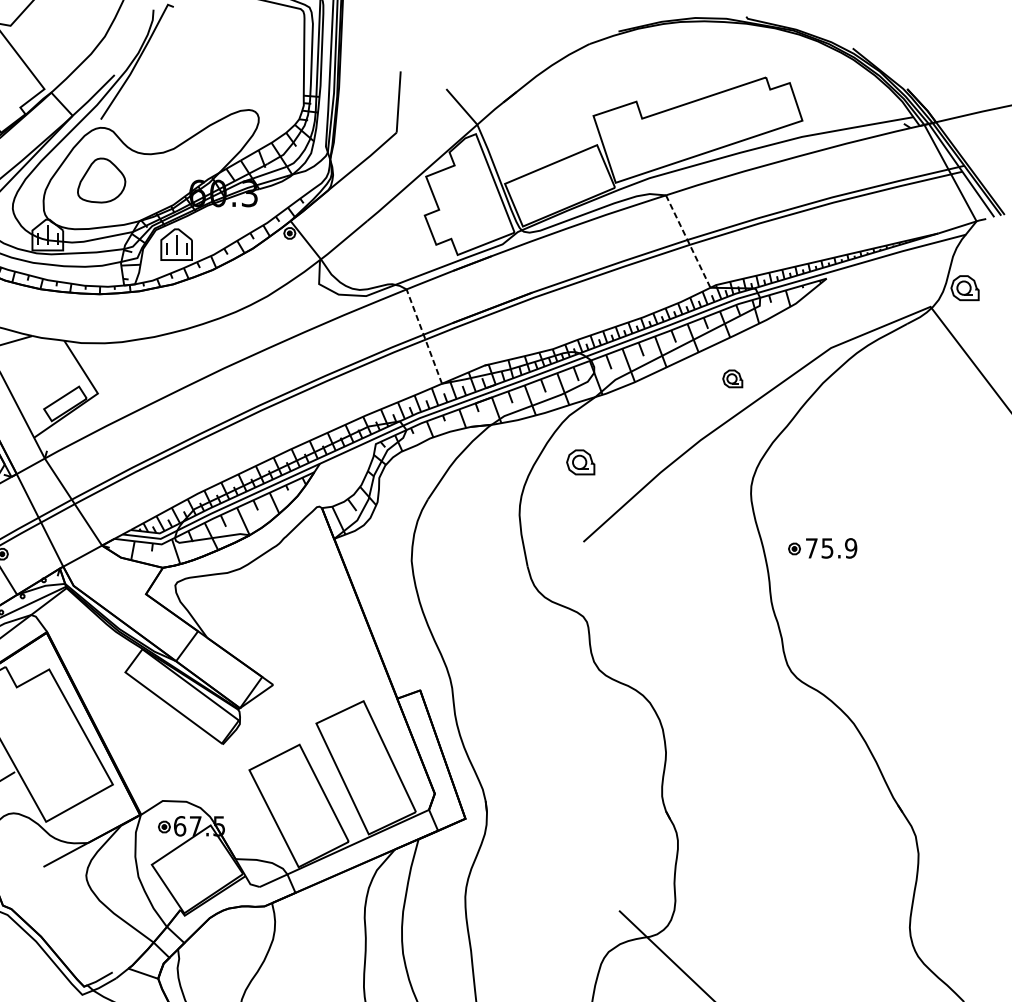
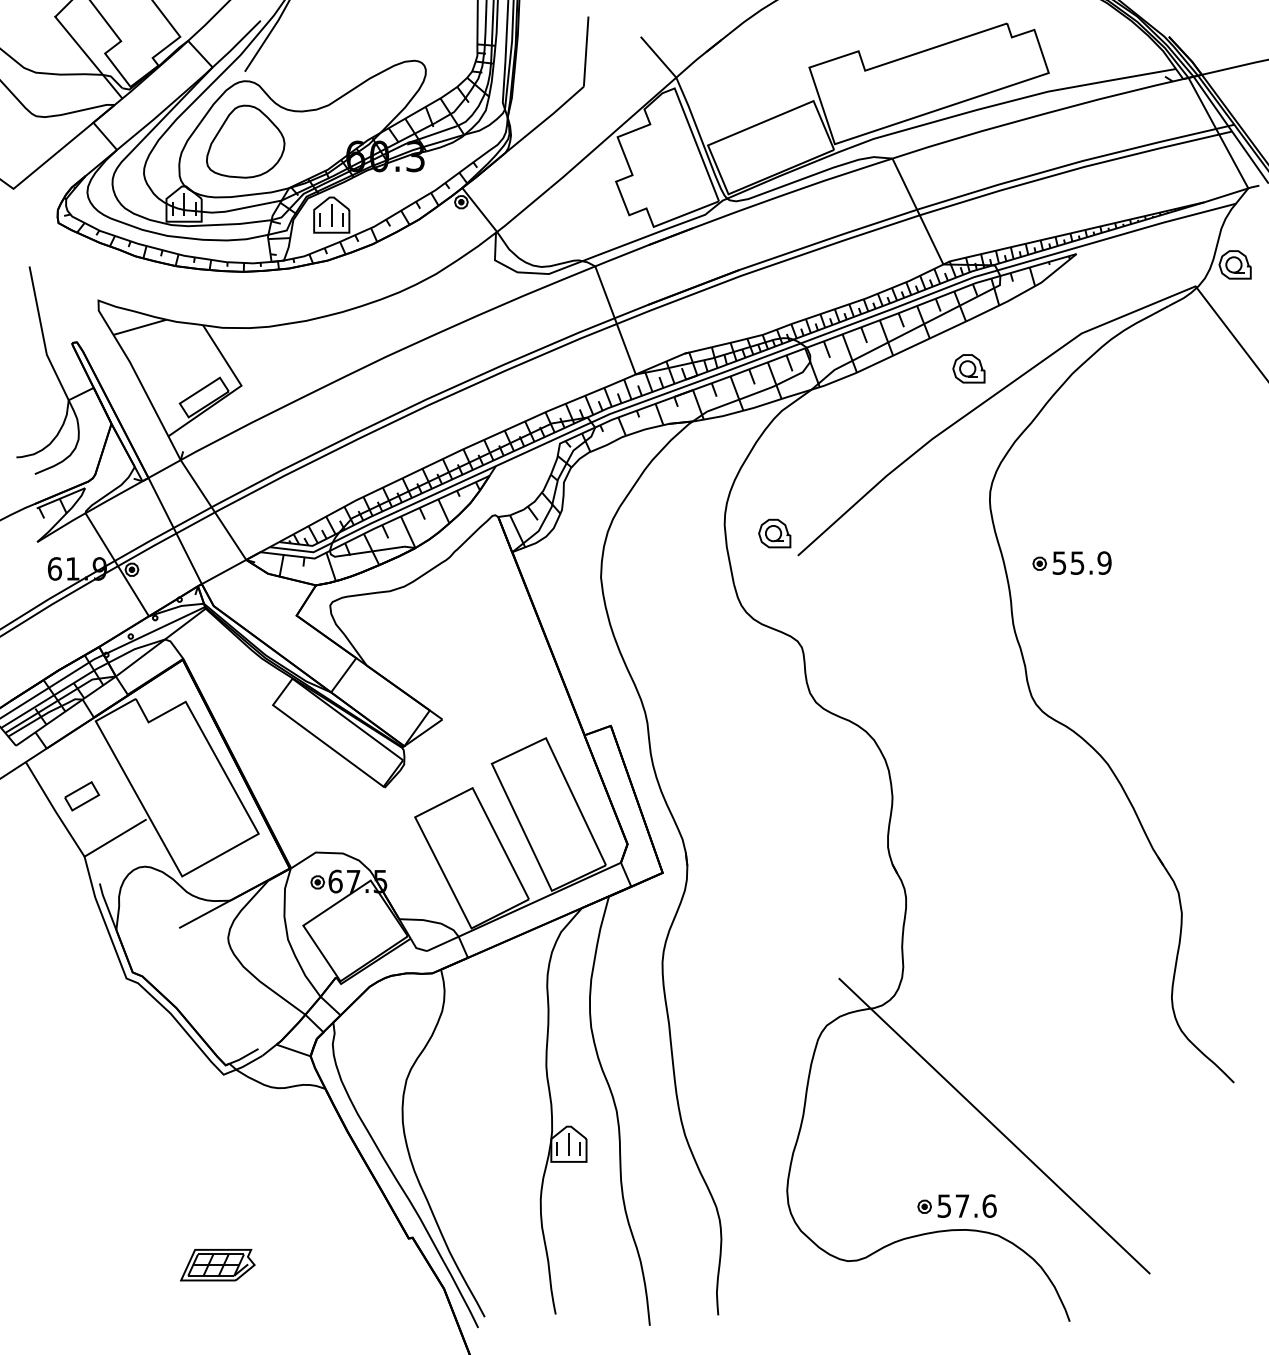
part: (101, 180) -> (245, 141), size x1.43
line: (688, 242) -> (918, 212), dashed -> solid
line: (424, 335) -> (615, 319), dashed -> solid
part: (732, 378) -> (968, 368), size x1.43
part: (580, 462) -> (774, 533), moved
text: (811, 547) -> (1059, 562), 75.9 -> 55.9

